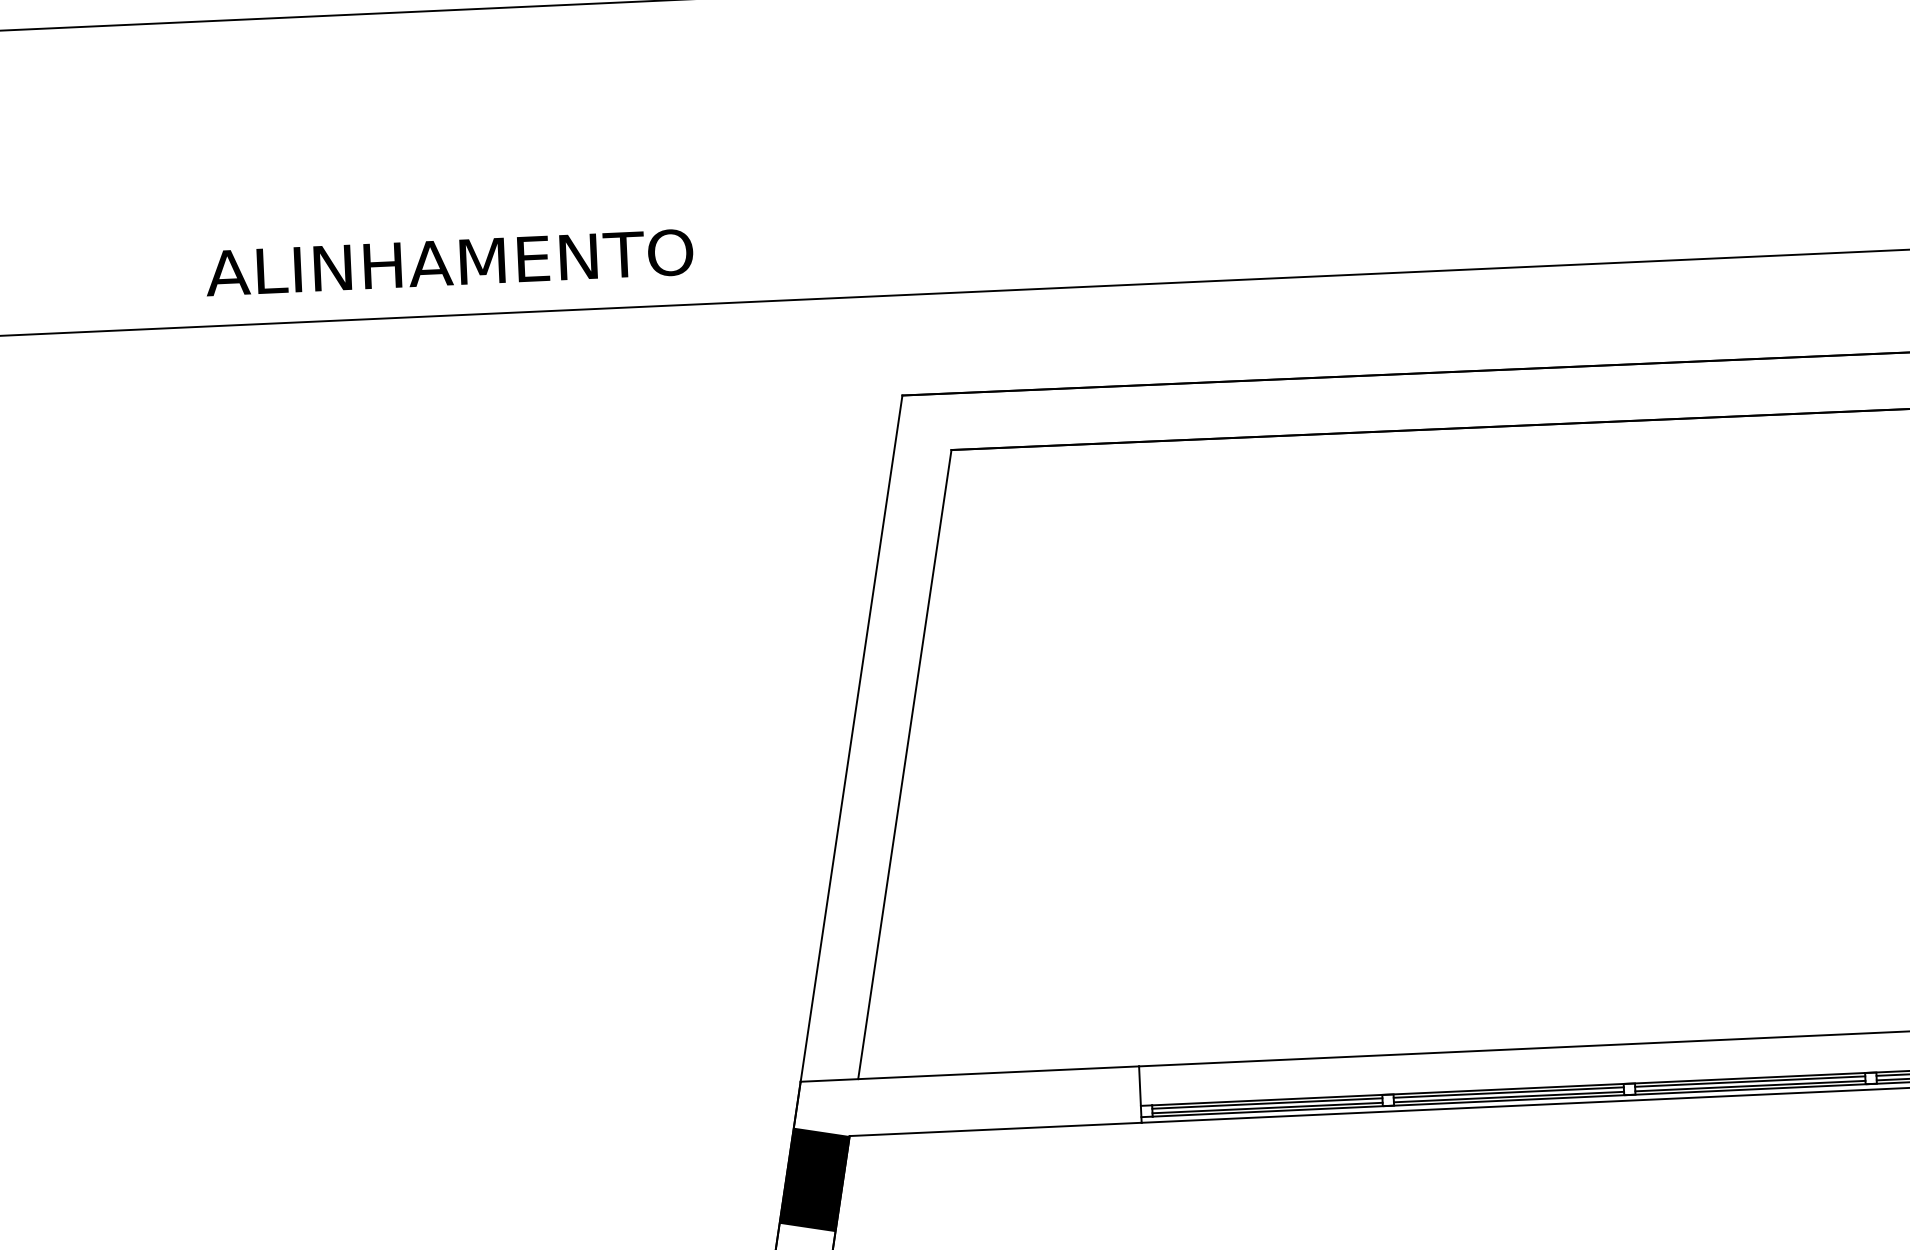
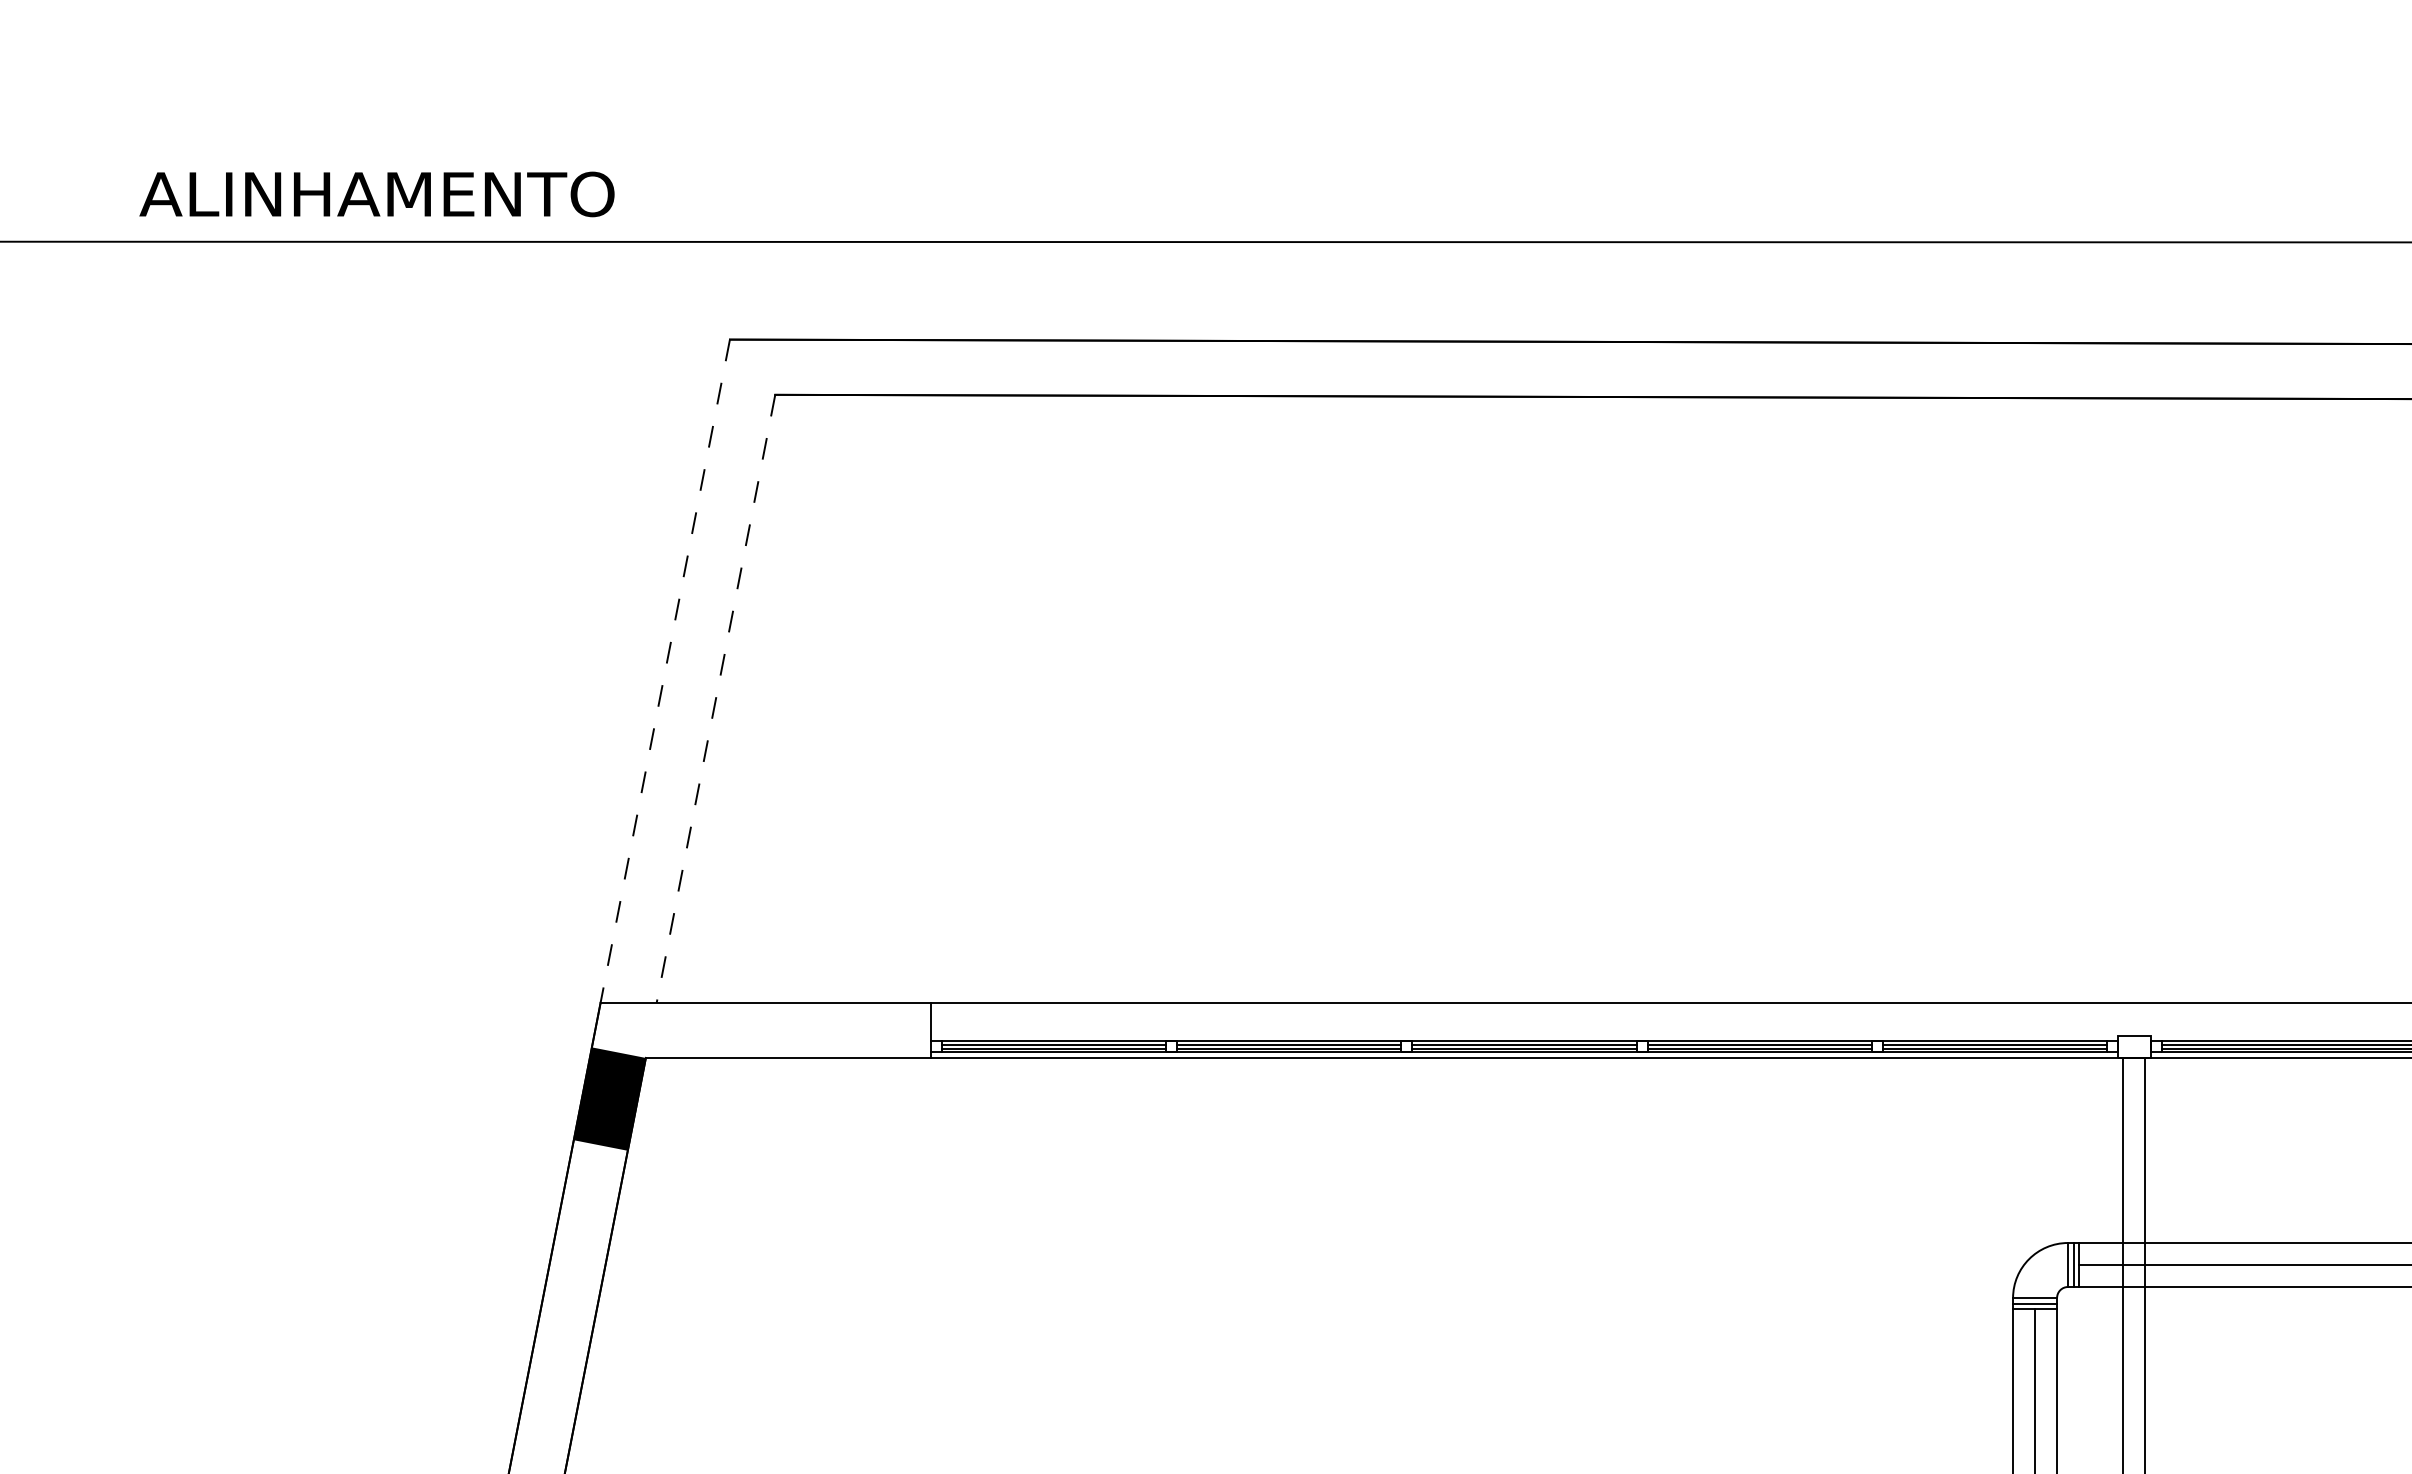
text: (448, 262) -> (376, 194), moved
line: (851, 738) -> (665, 671), solid -> dashed
line: (904, 764) -> (715, 698), solid -> dashed

